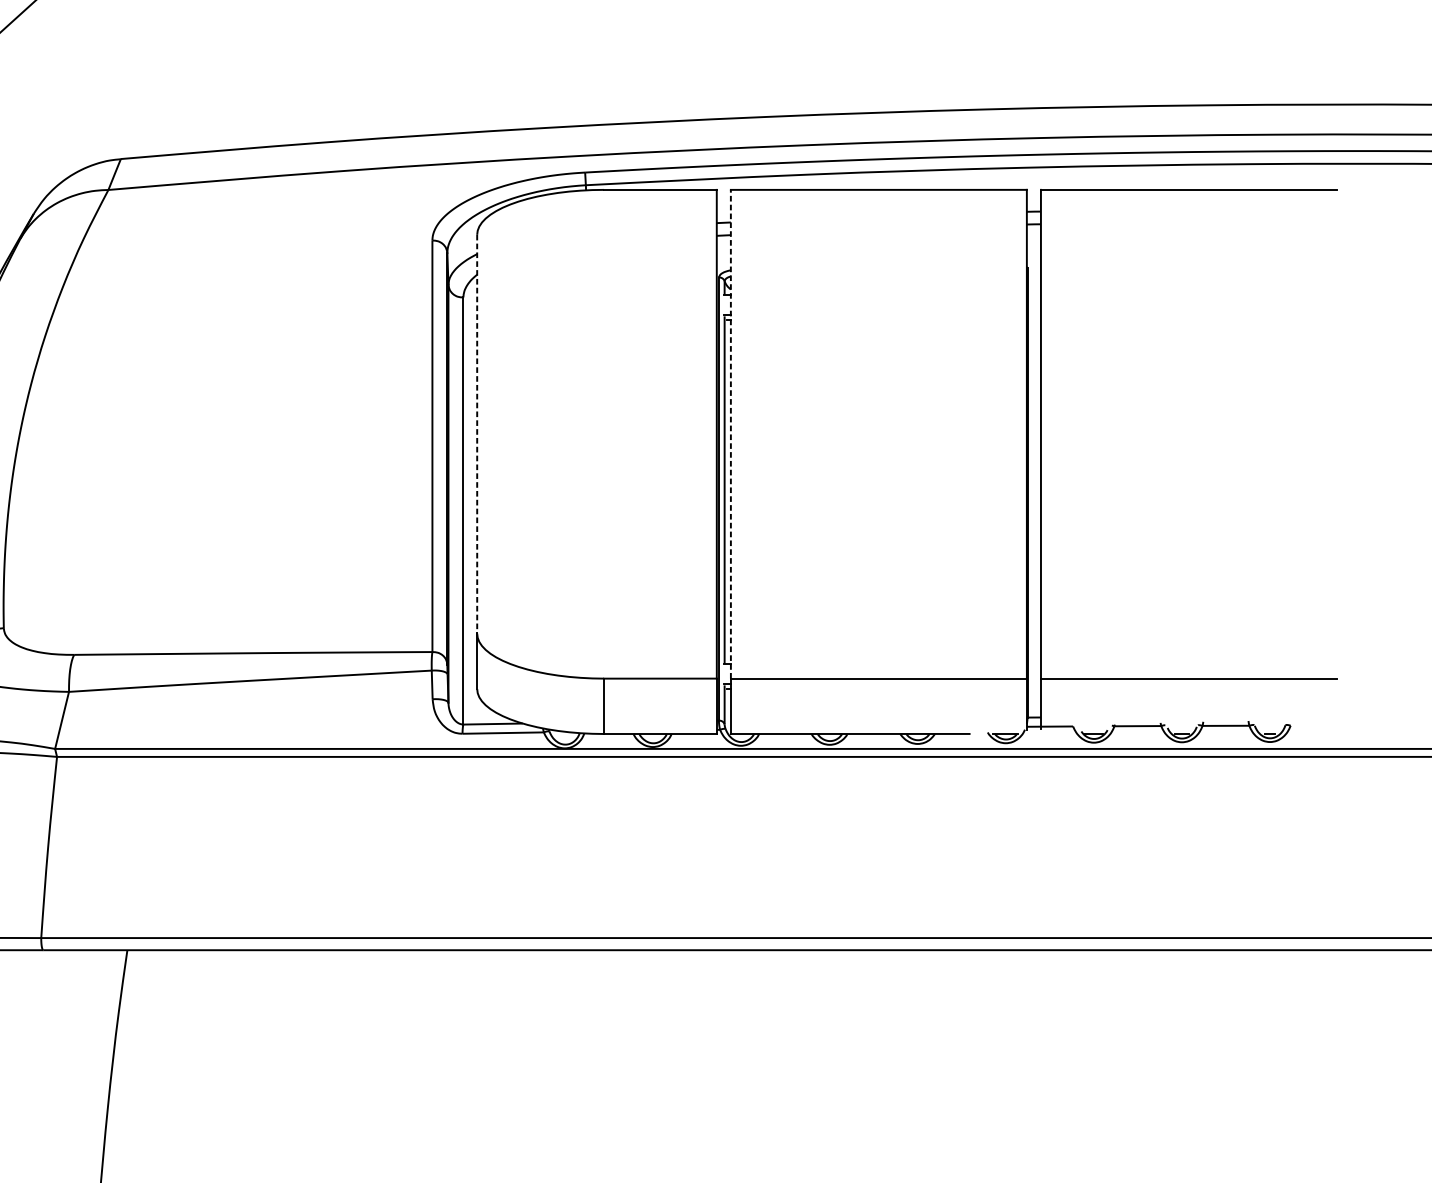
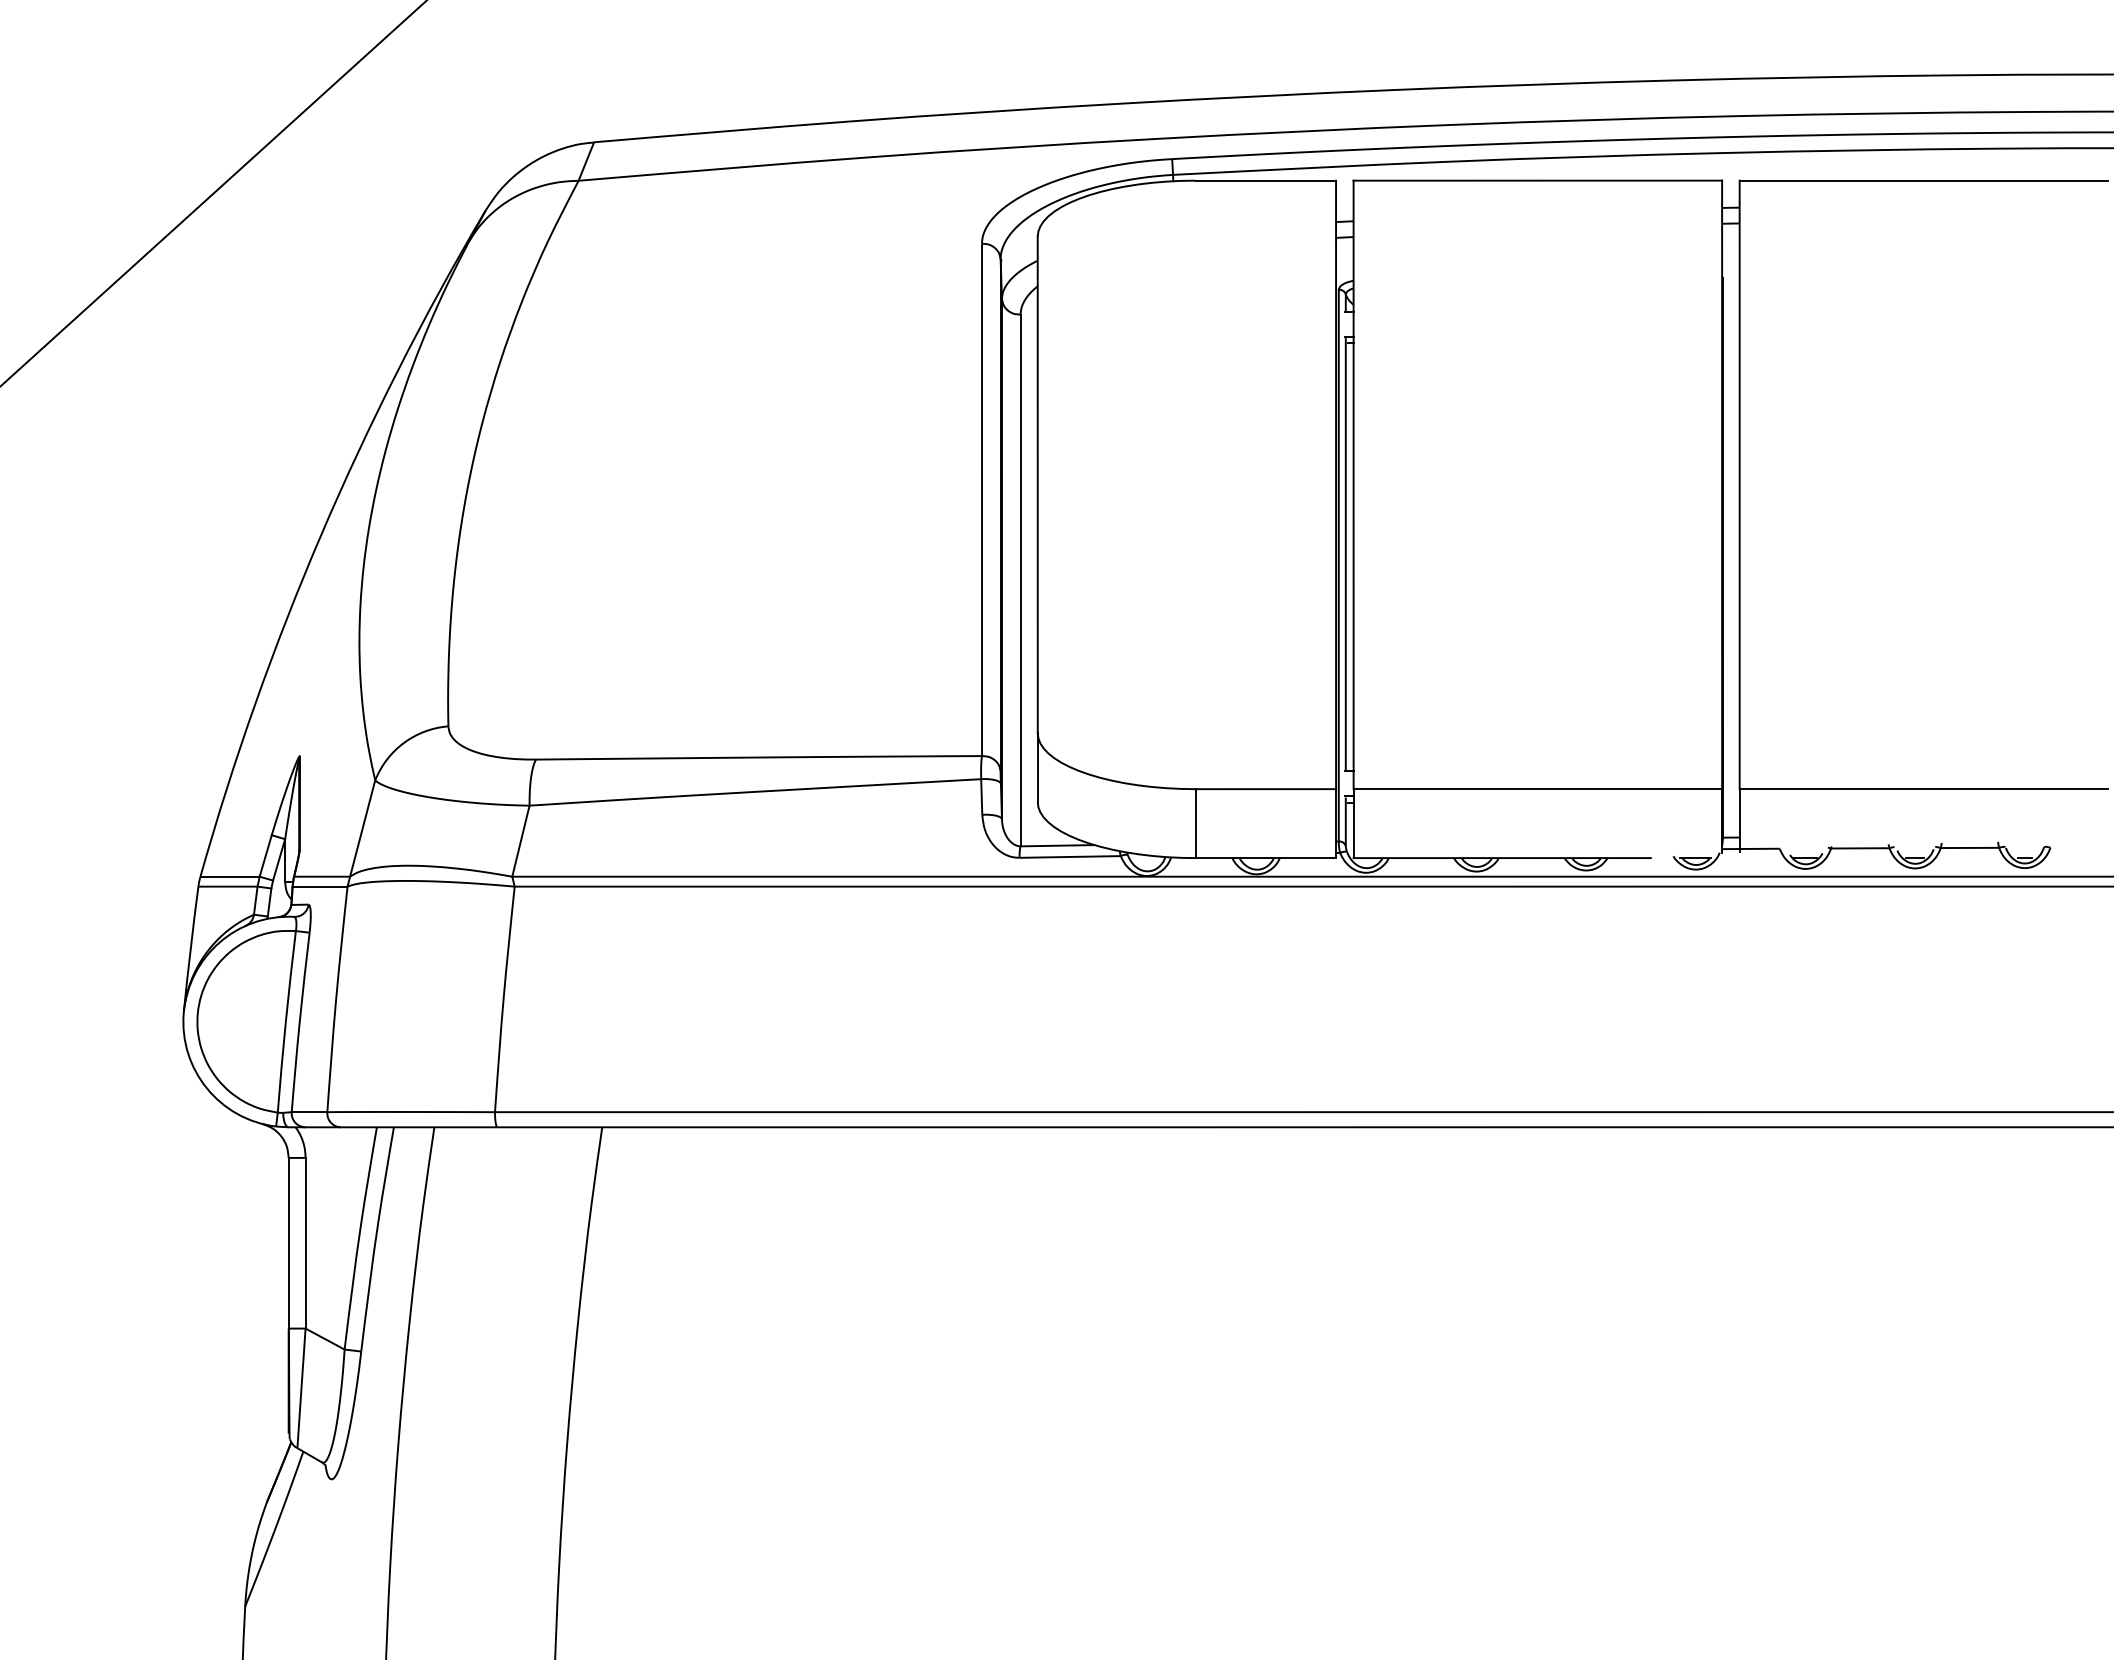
line: (730, 433) -> (1353, 484), dashed -> solid
line: (476, 434) -> (1037, 485), dashed -> solid

